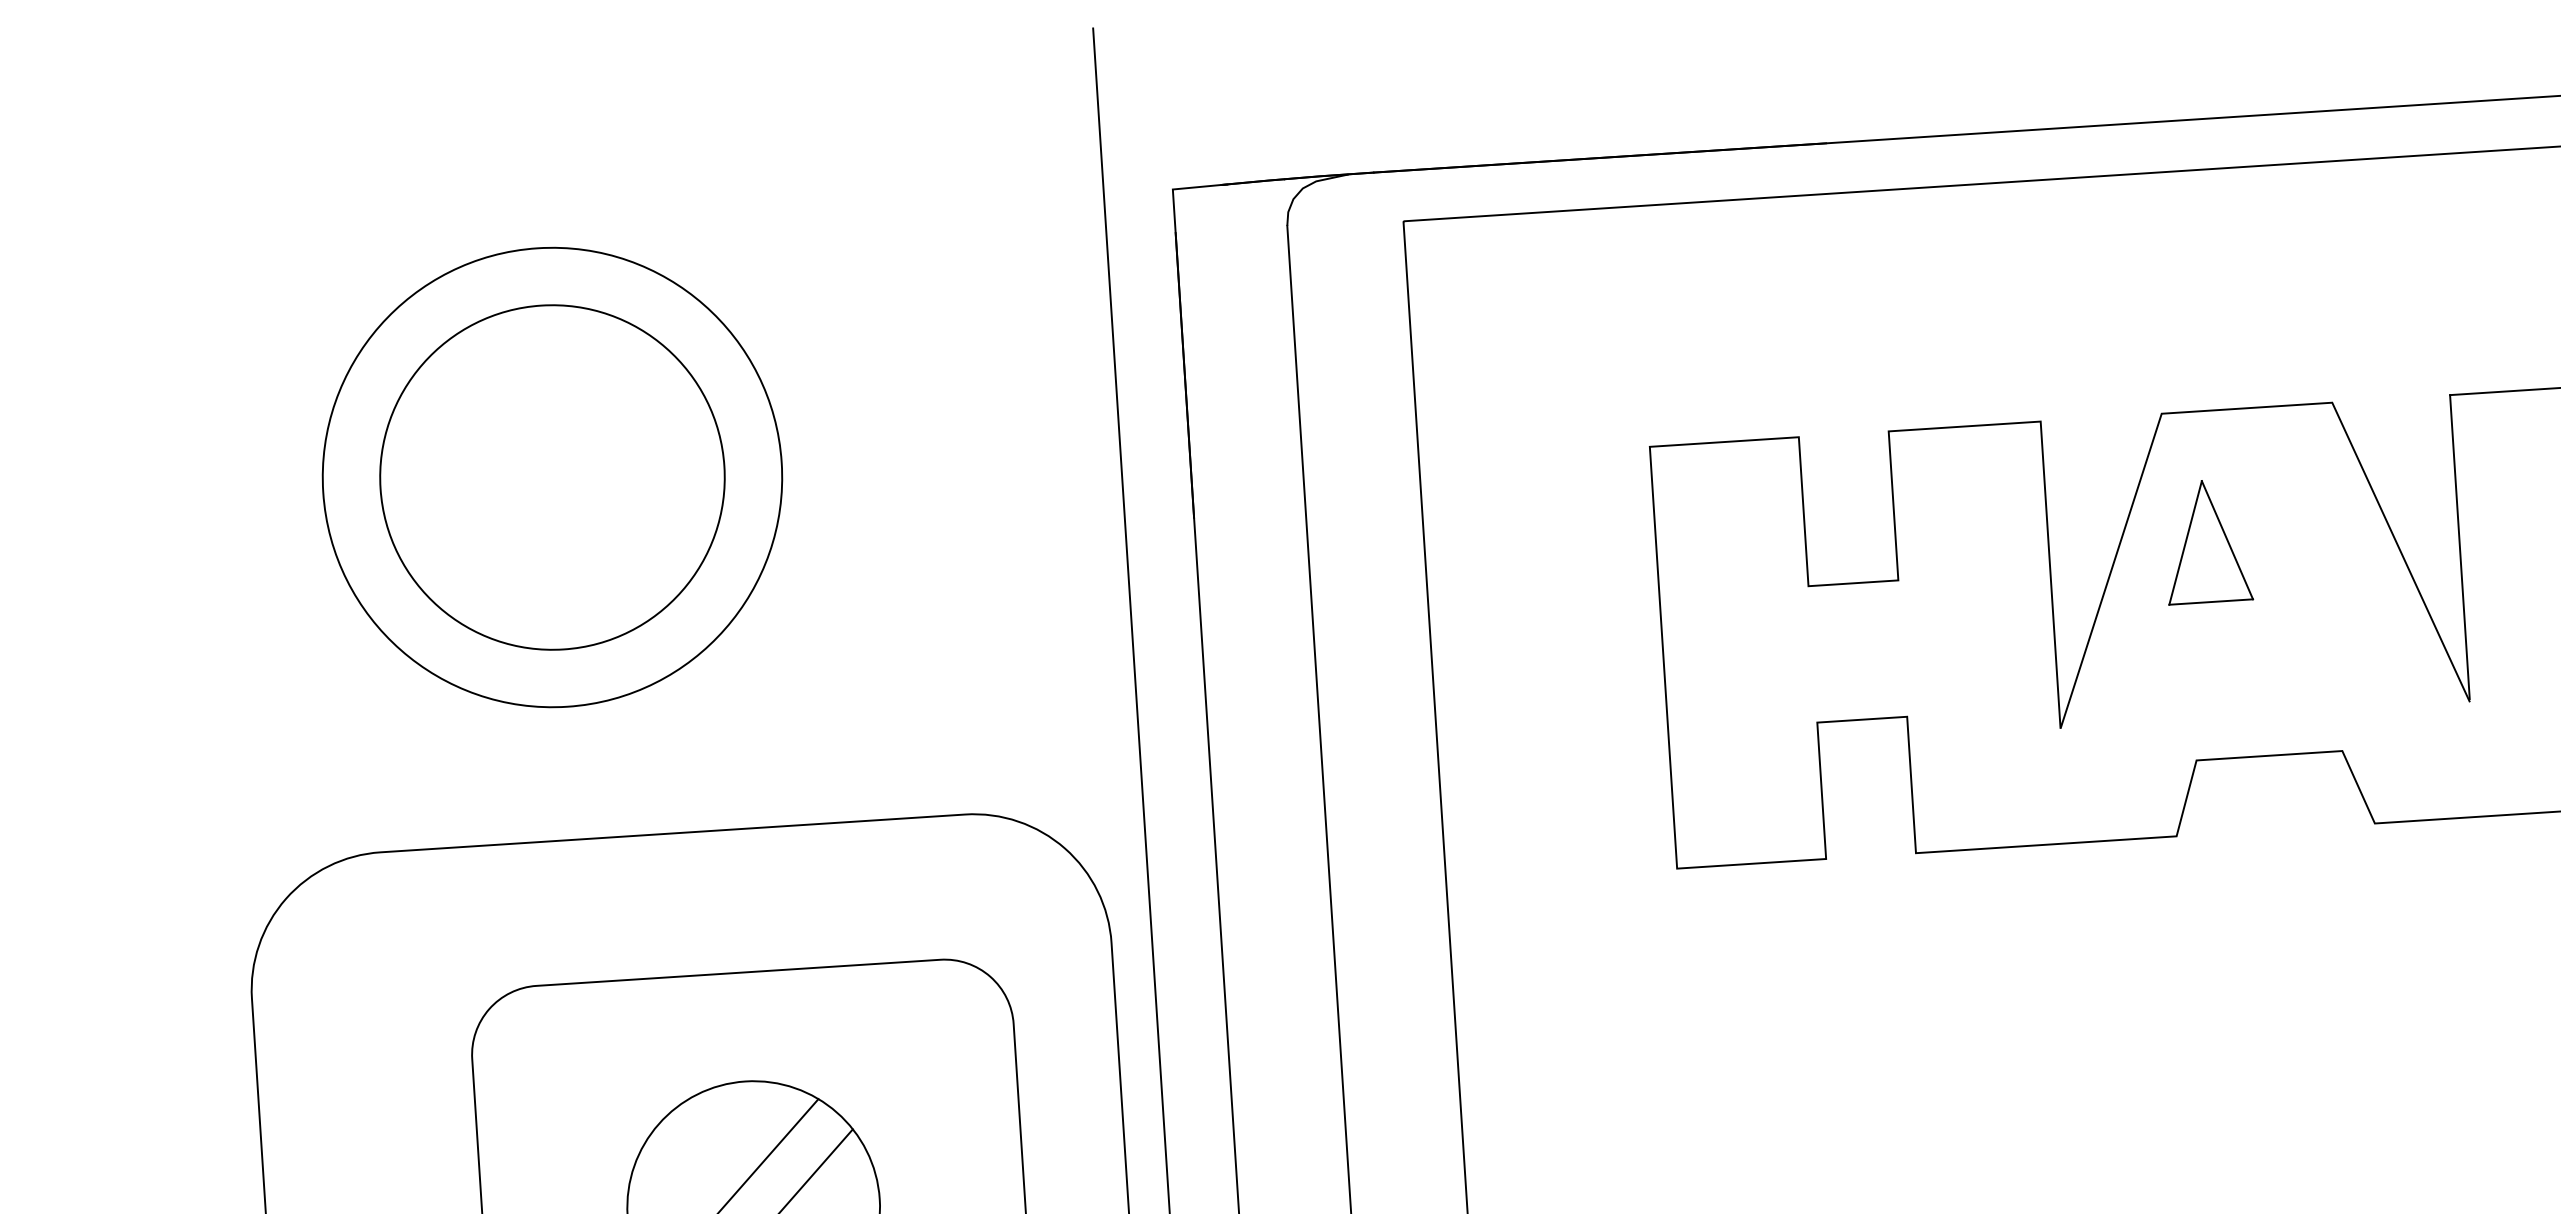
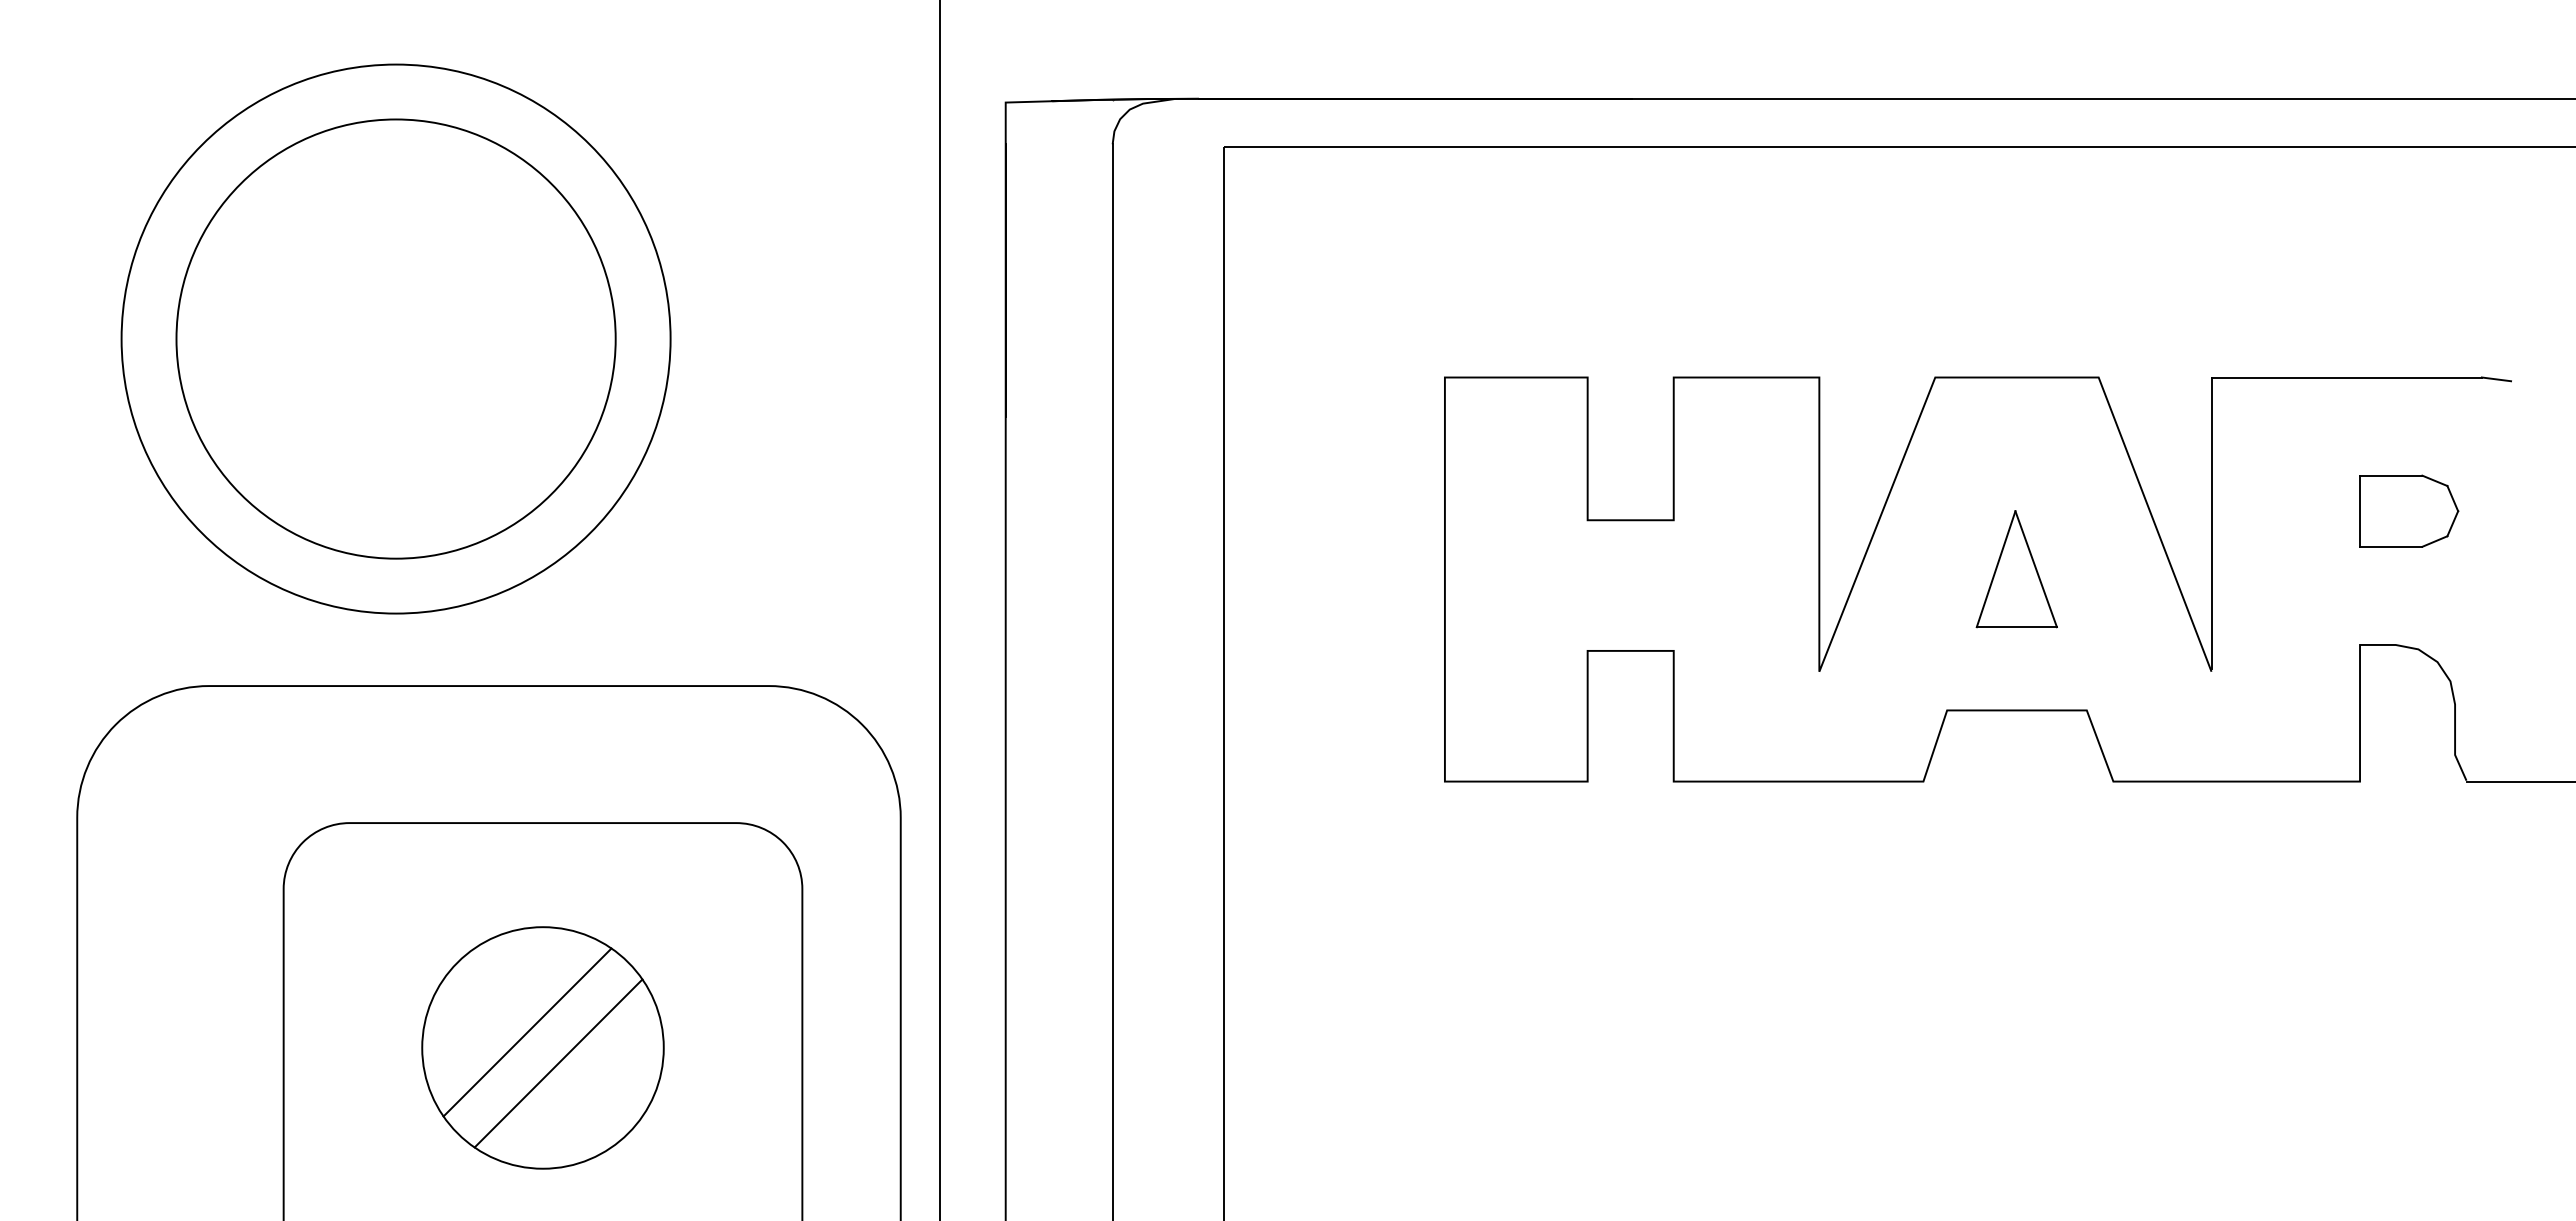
circle: (551, 476) -> (395, 338), size x1.67
part: (2206, 541) -> (2016, 569), moved

